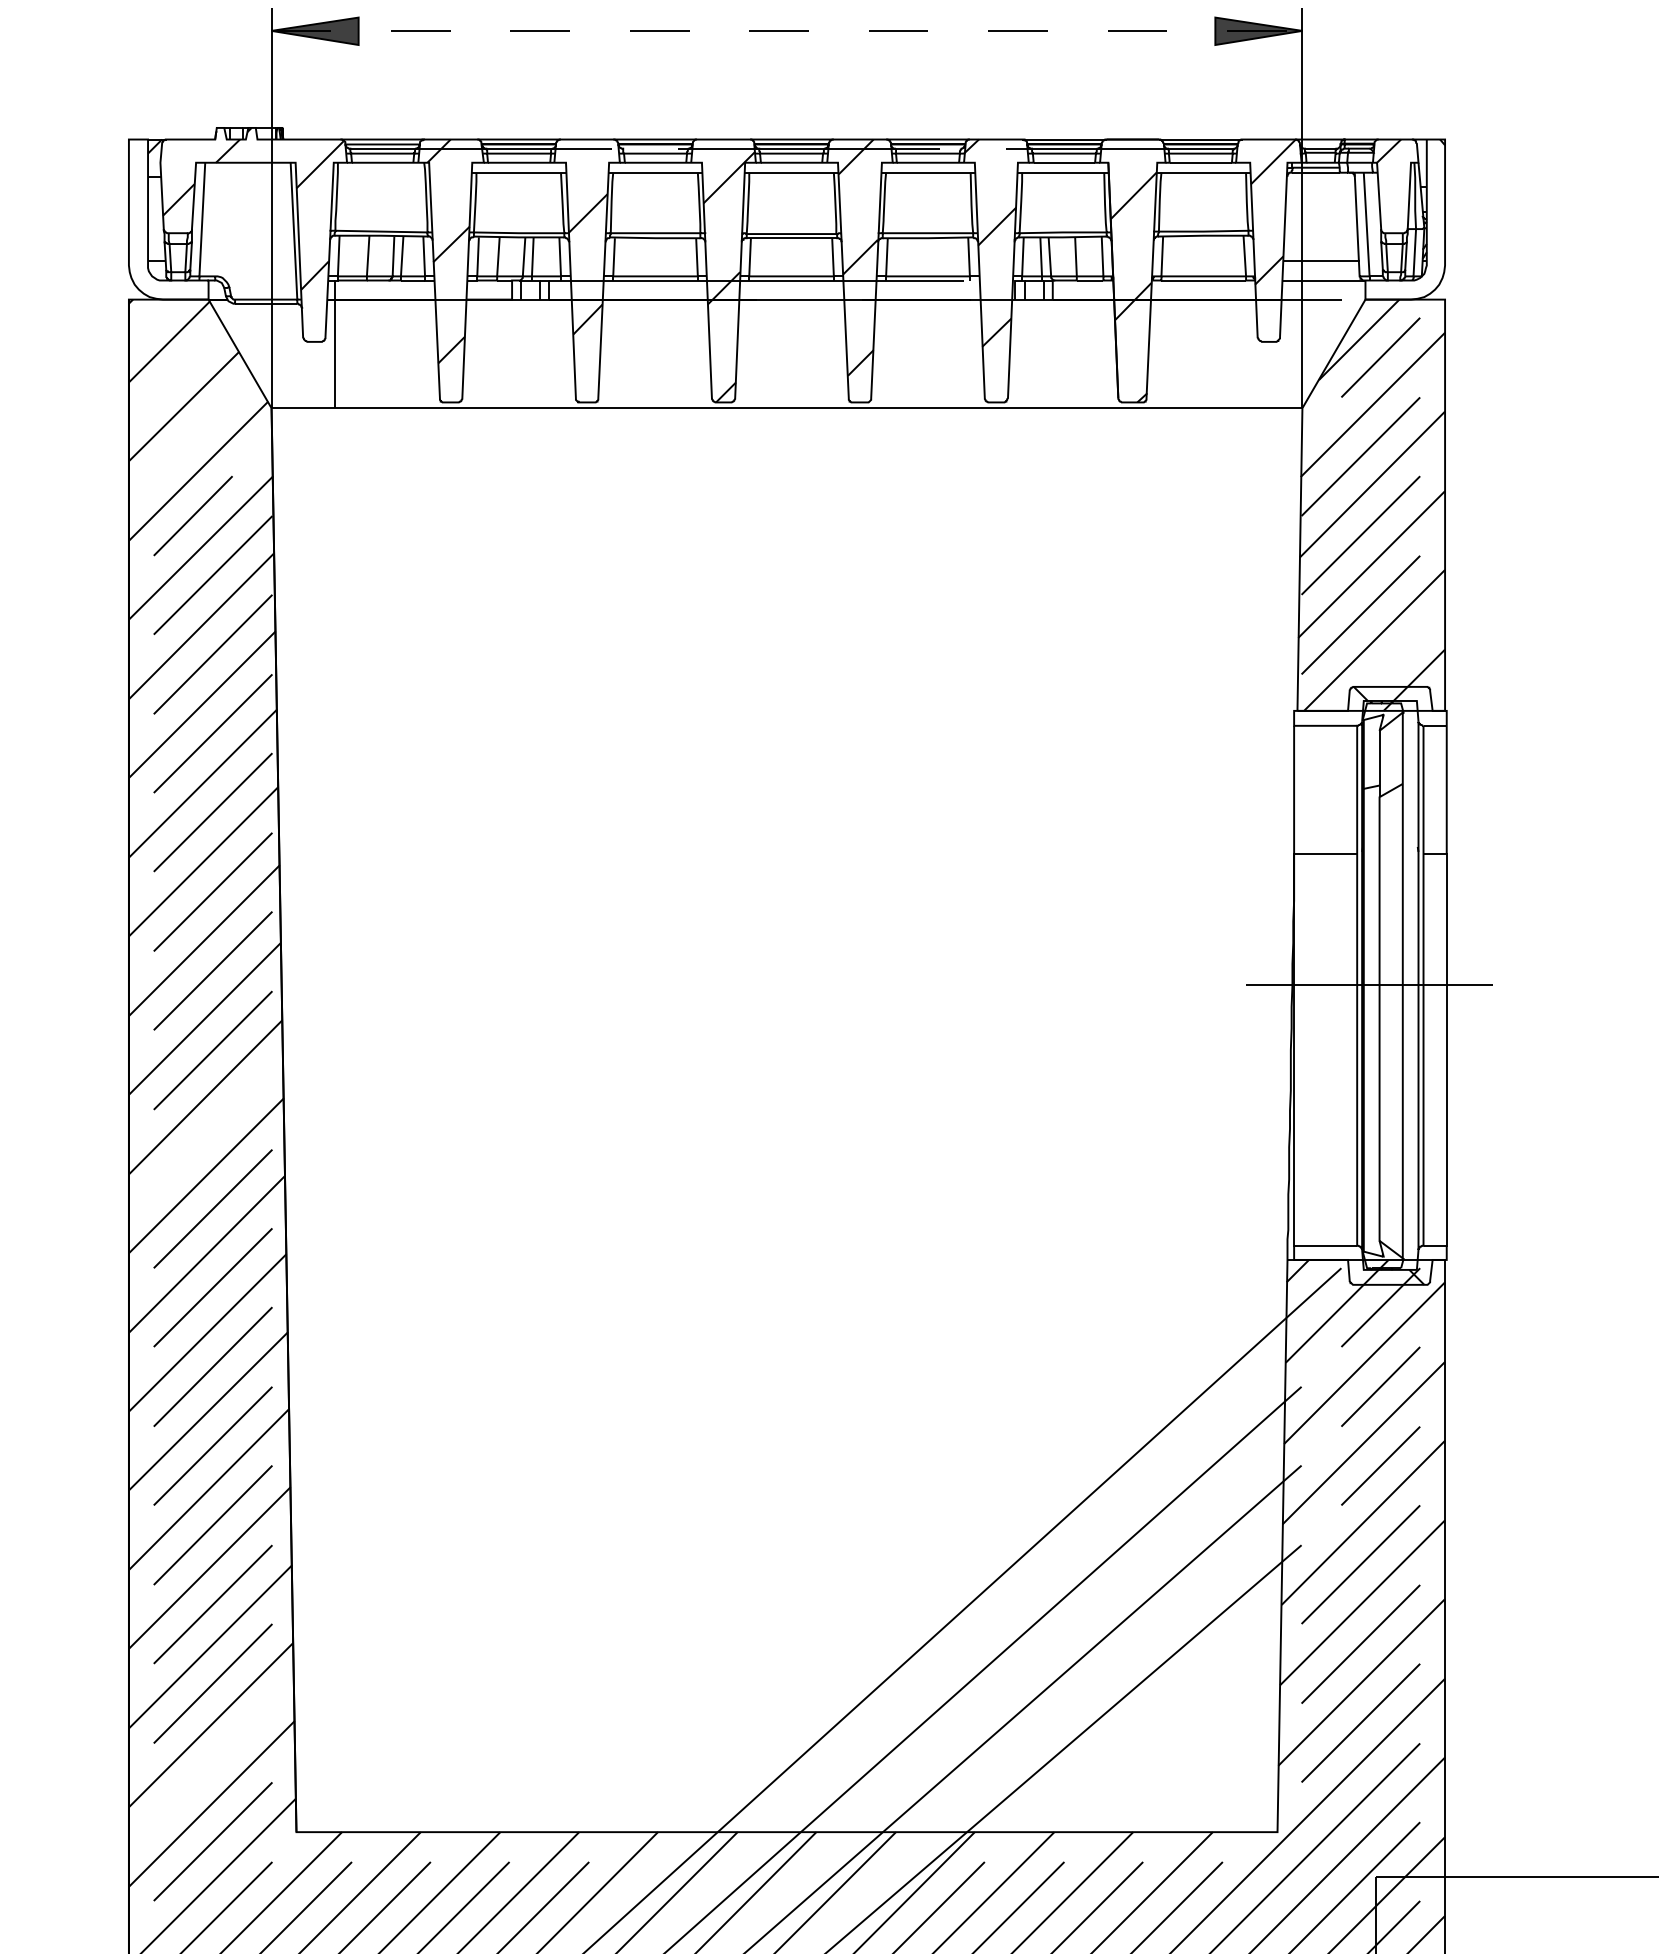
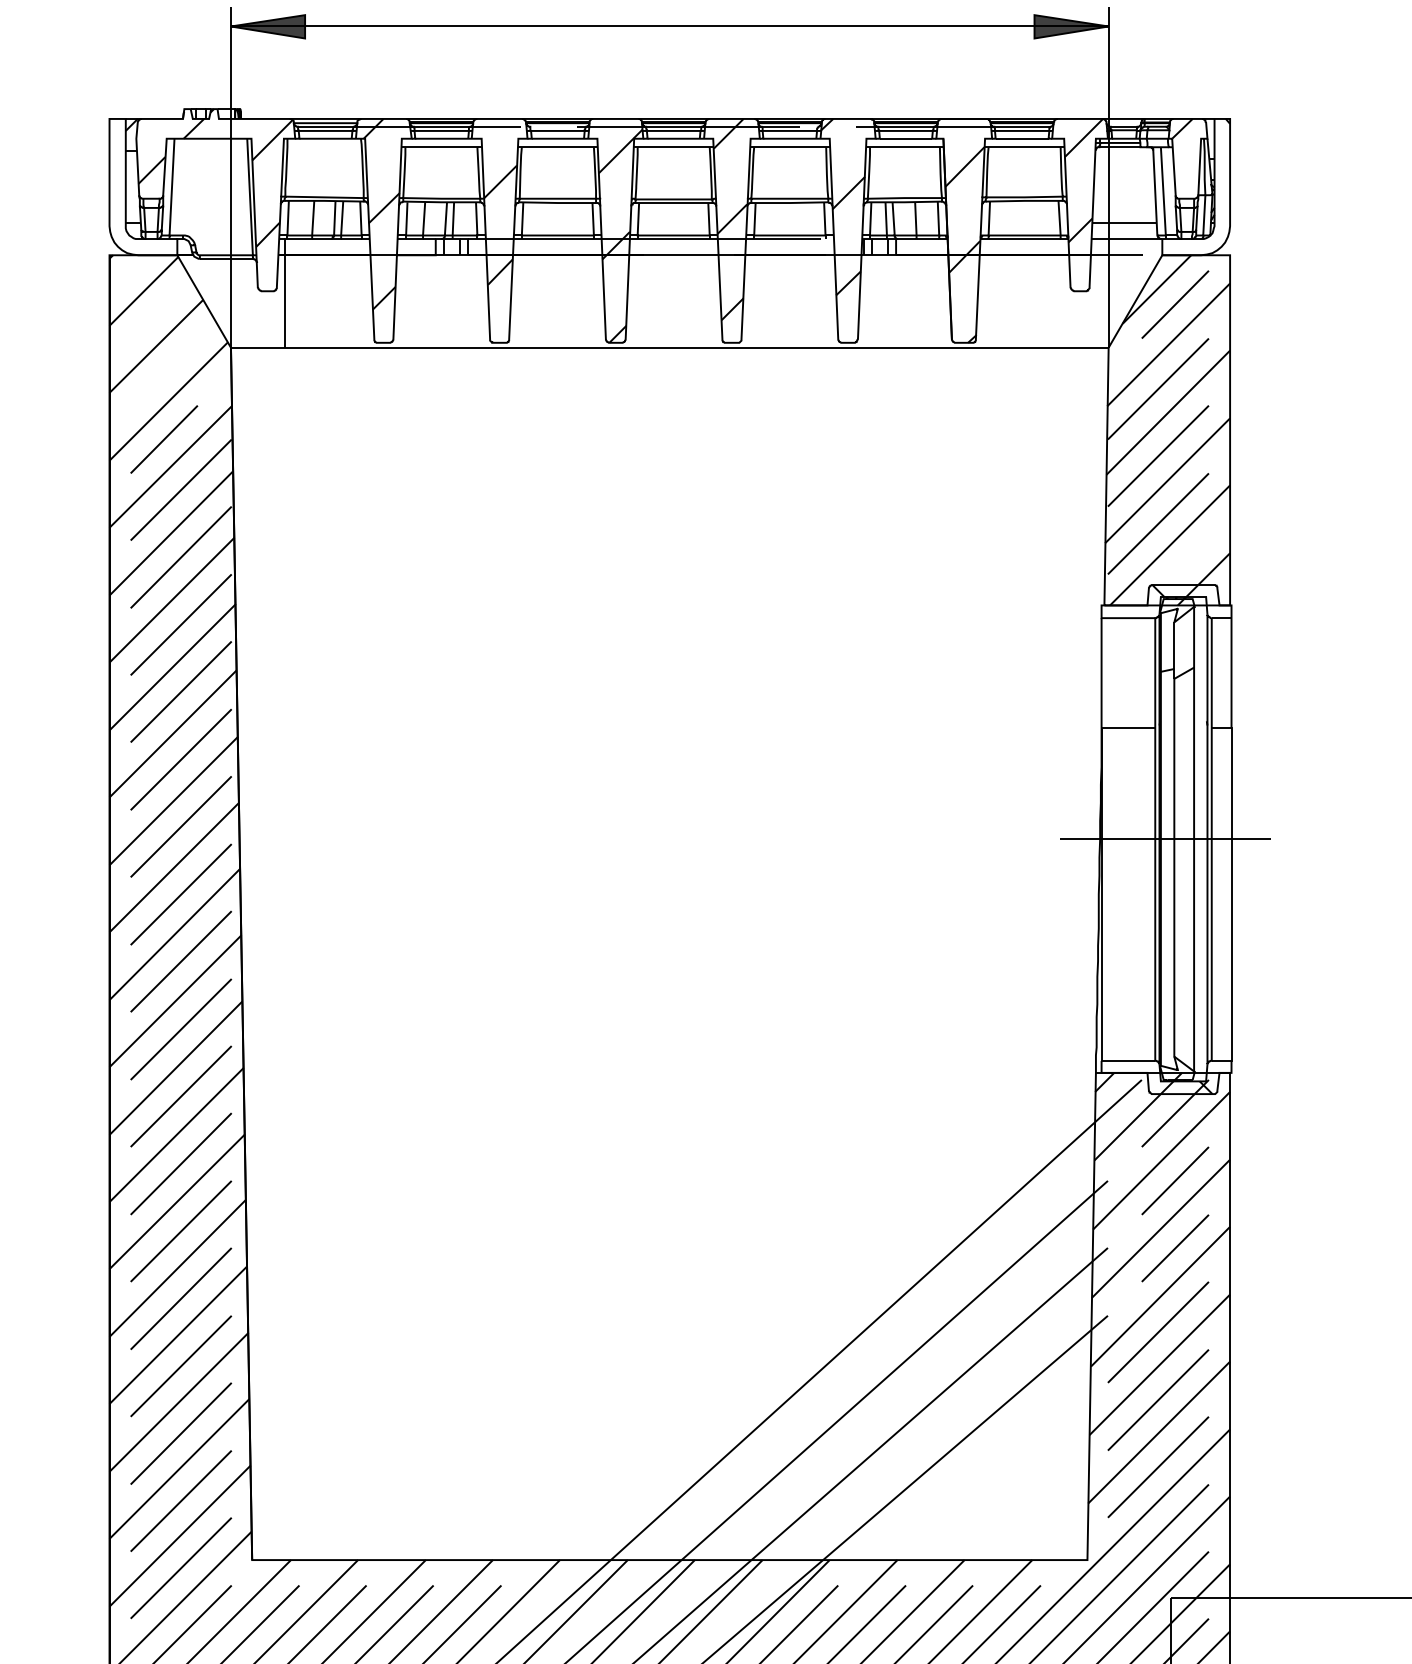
line: (787, 30) -> (670, 26), dashed -> solid
line: (212, 1128) -> (180, 960), added
line: (212, 1762) -> (180, 1500), added

